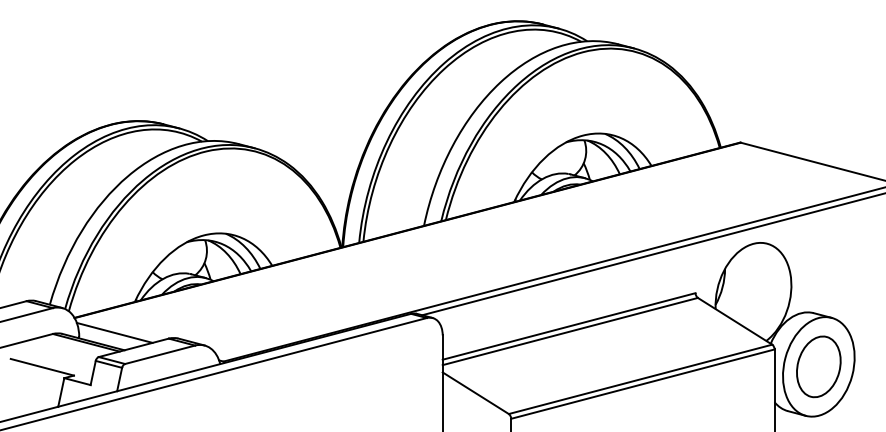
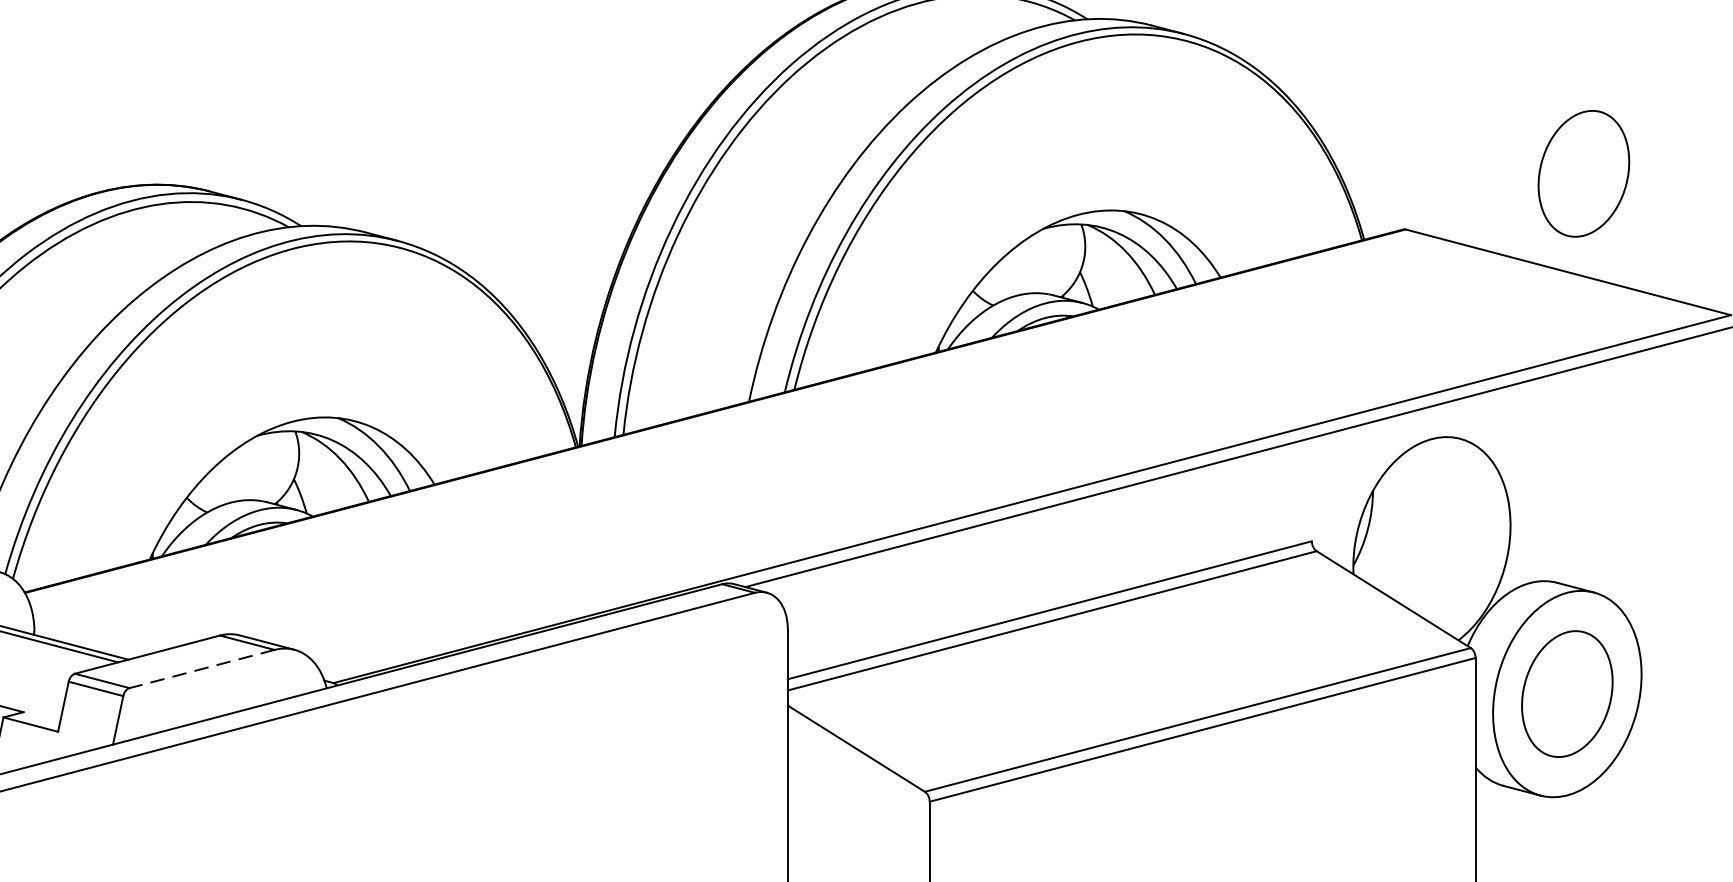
part: (826, 115) -> (1583, 173), added
line: (114, 332) -> (107, 622), removed
line: (159, 354) -> (200, 668), solid -> dashed

